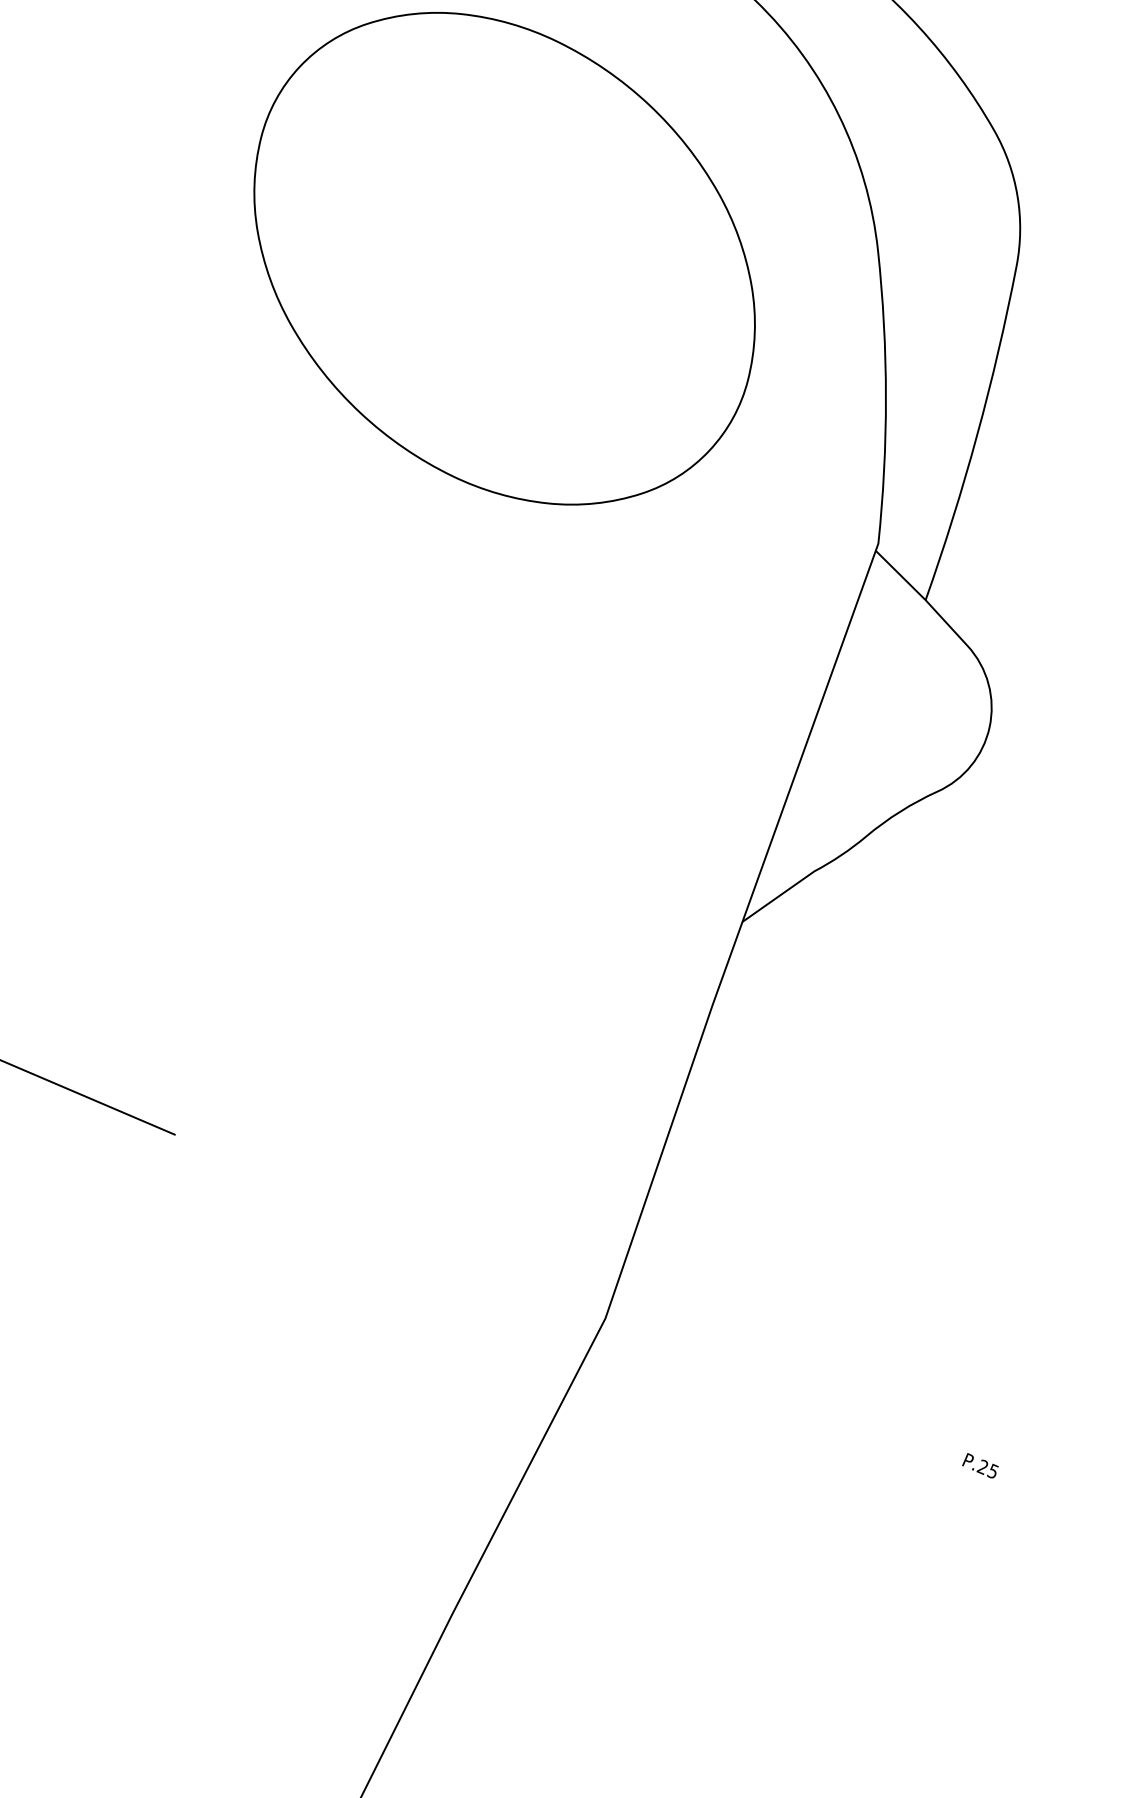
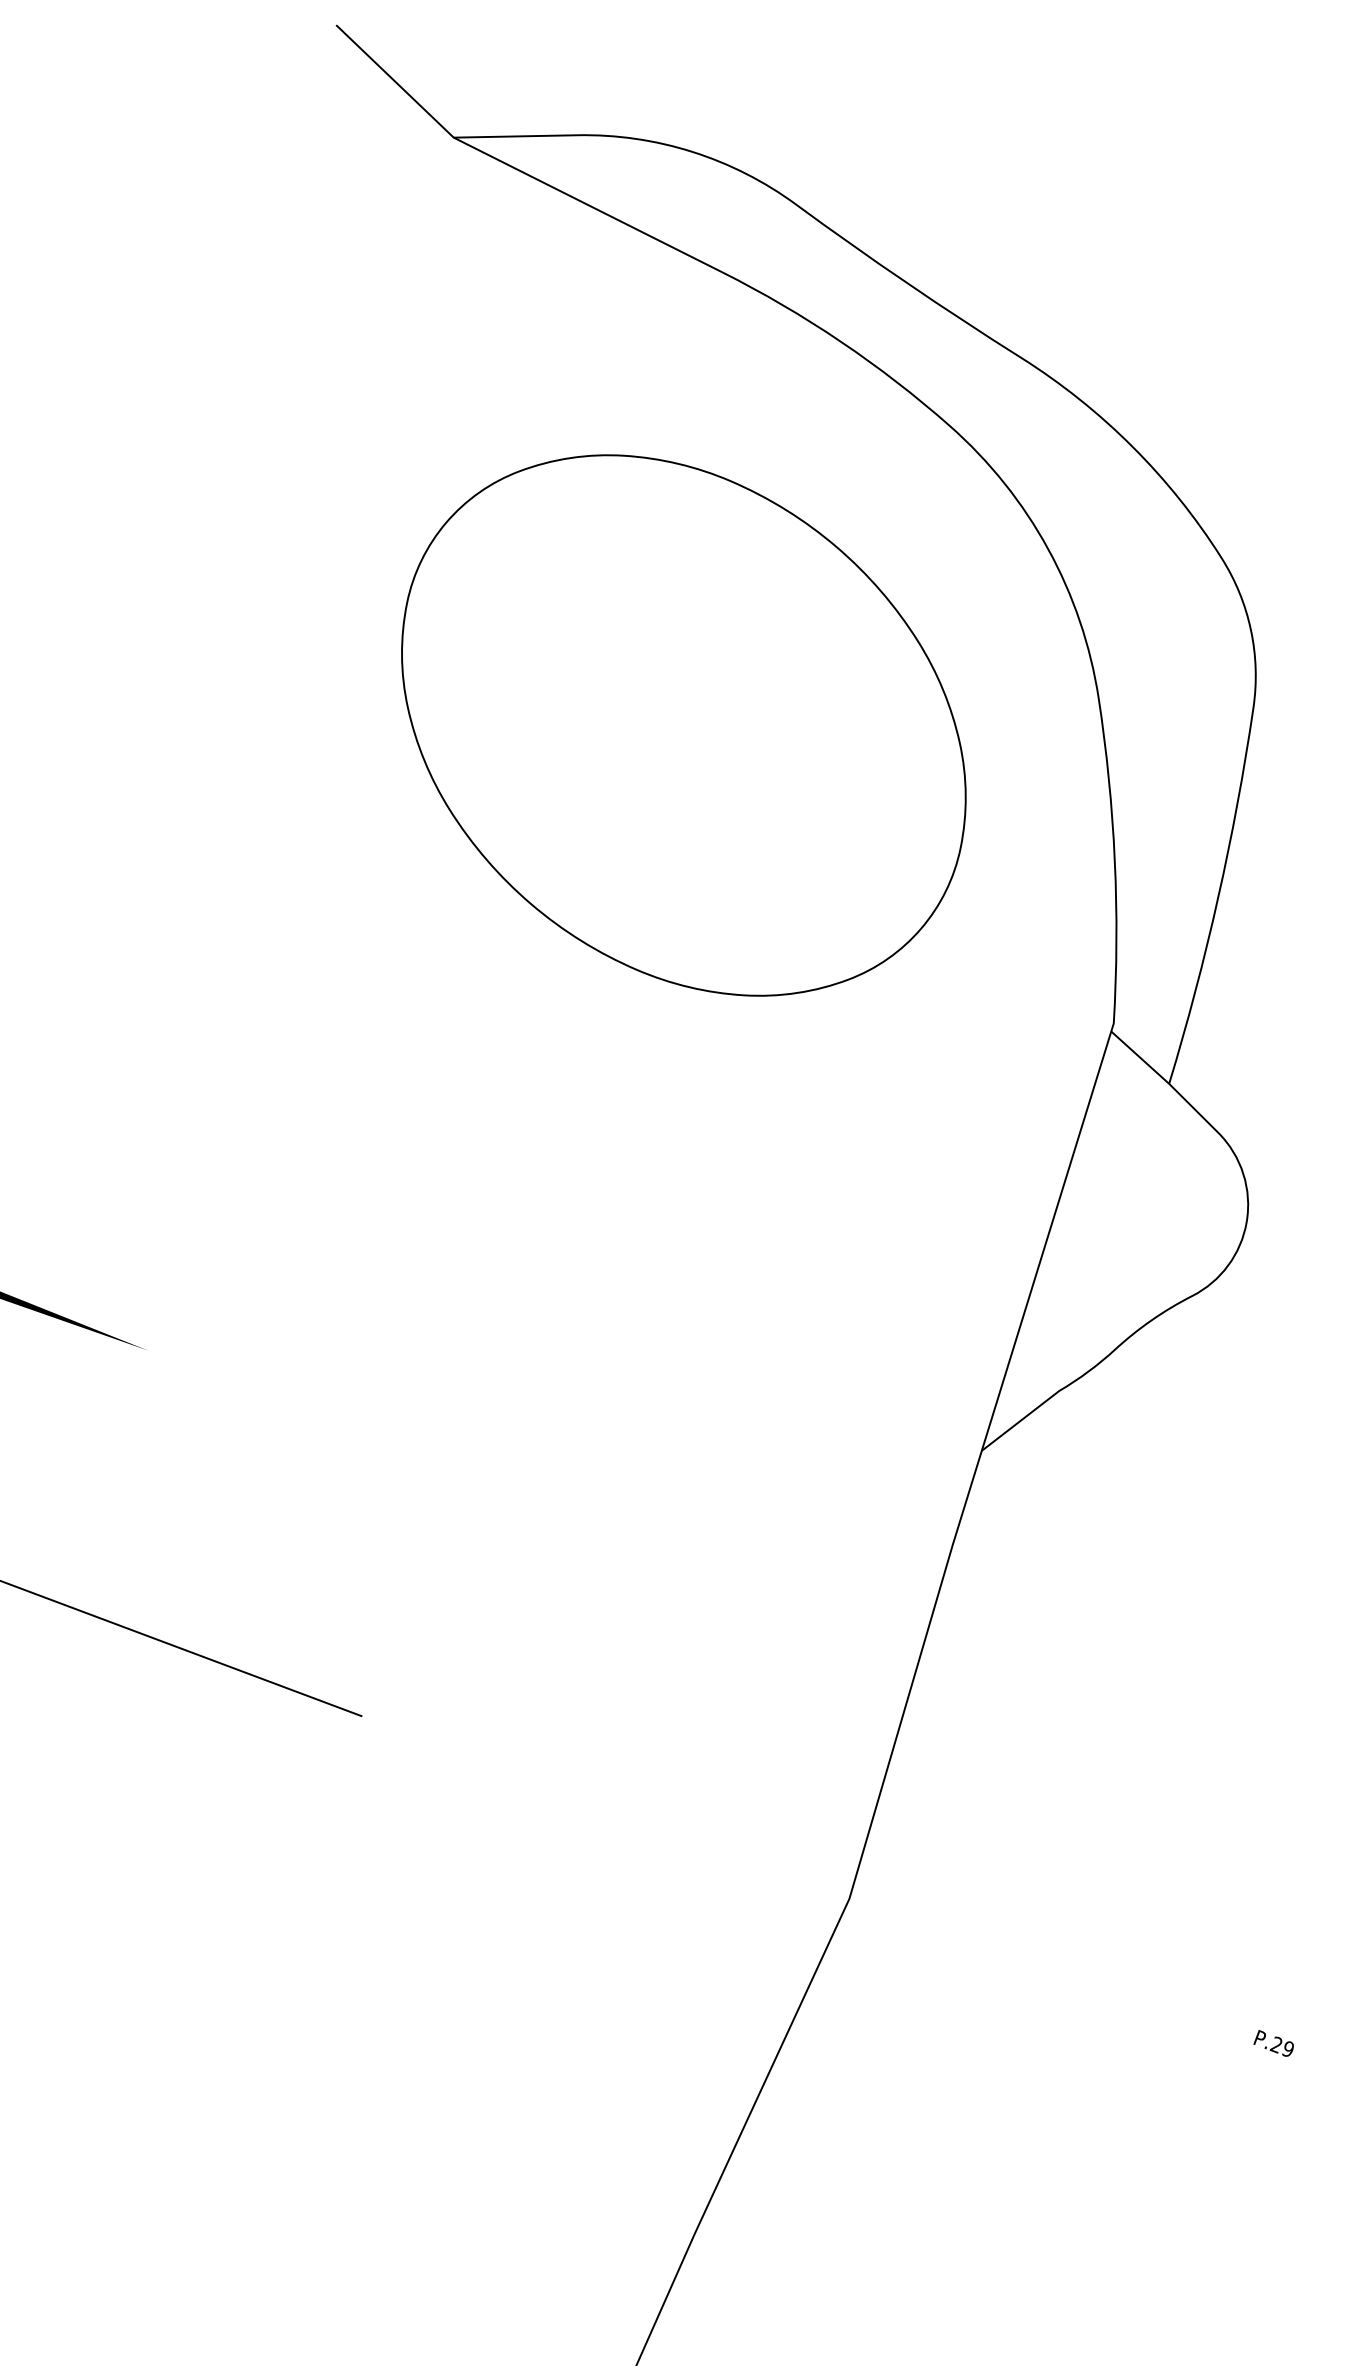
text: (992, 1470) -> (1287, 2048), P.25 -> P.29

